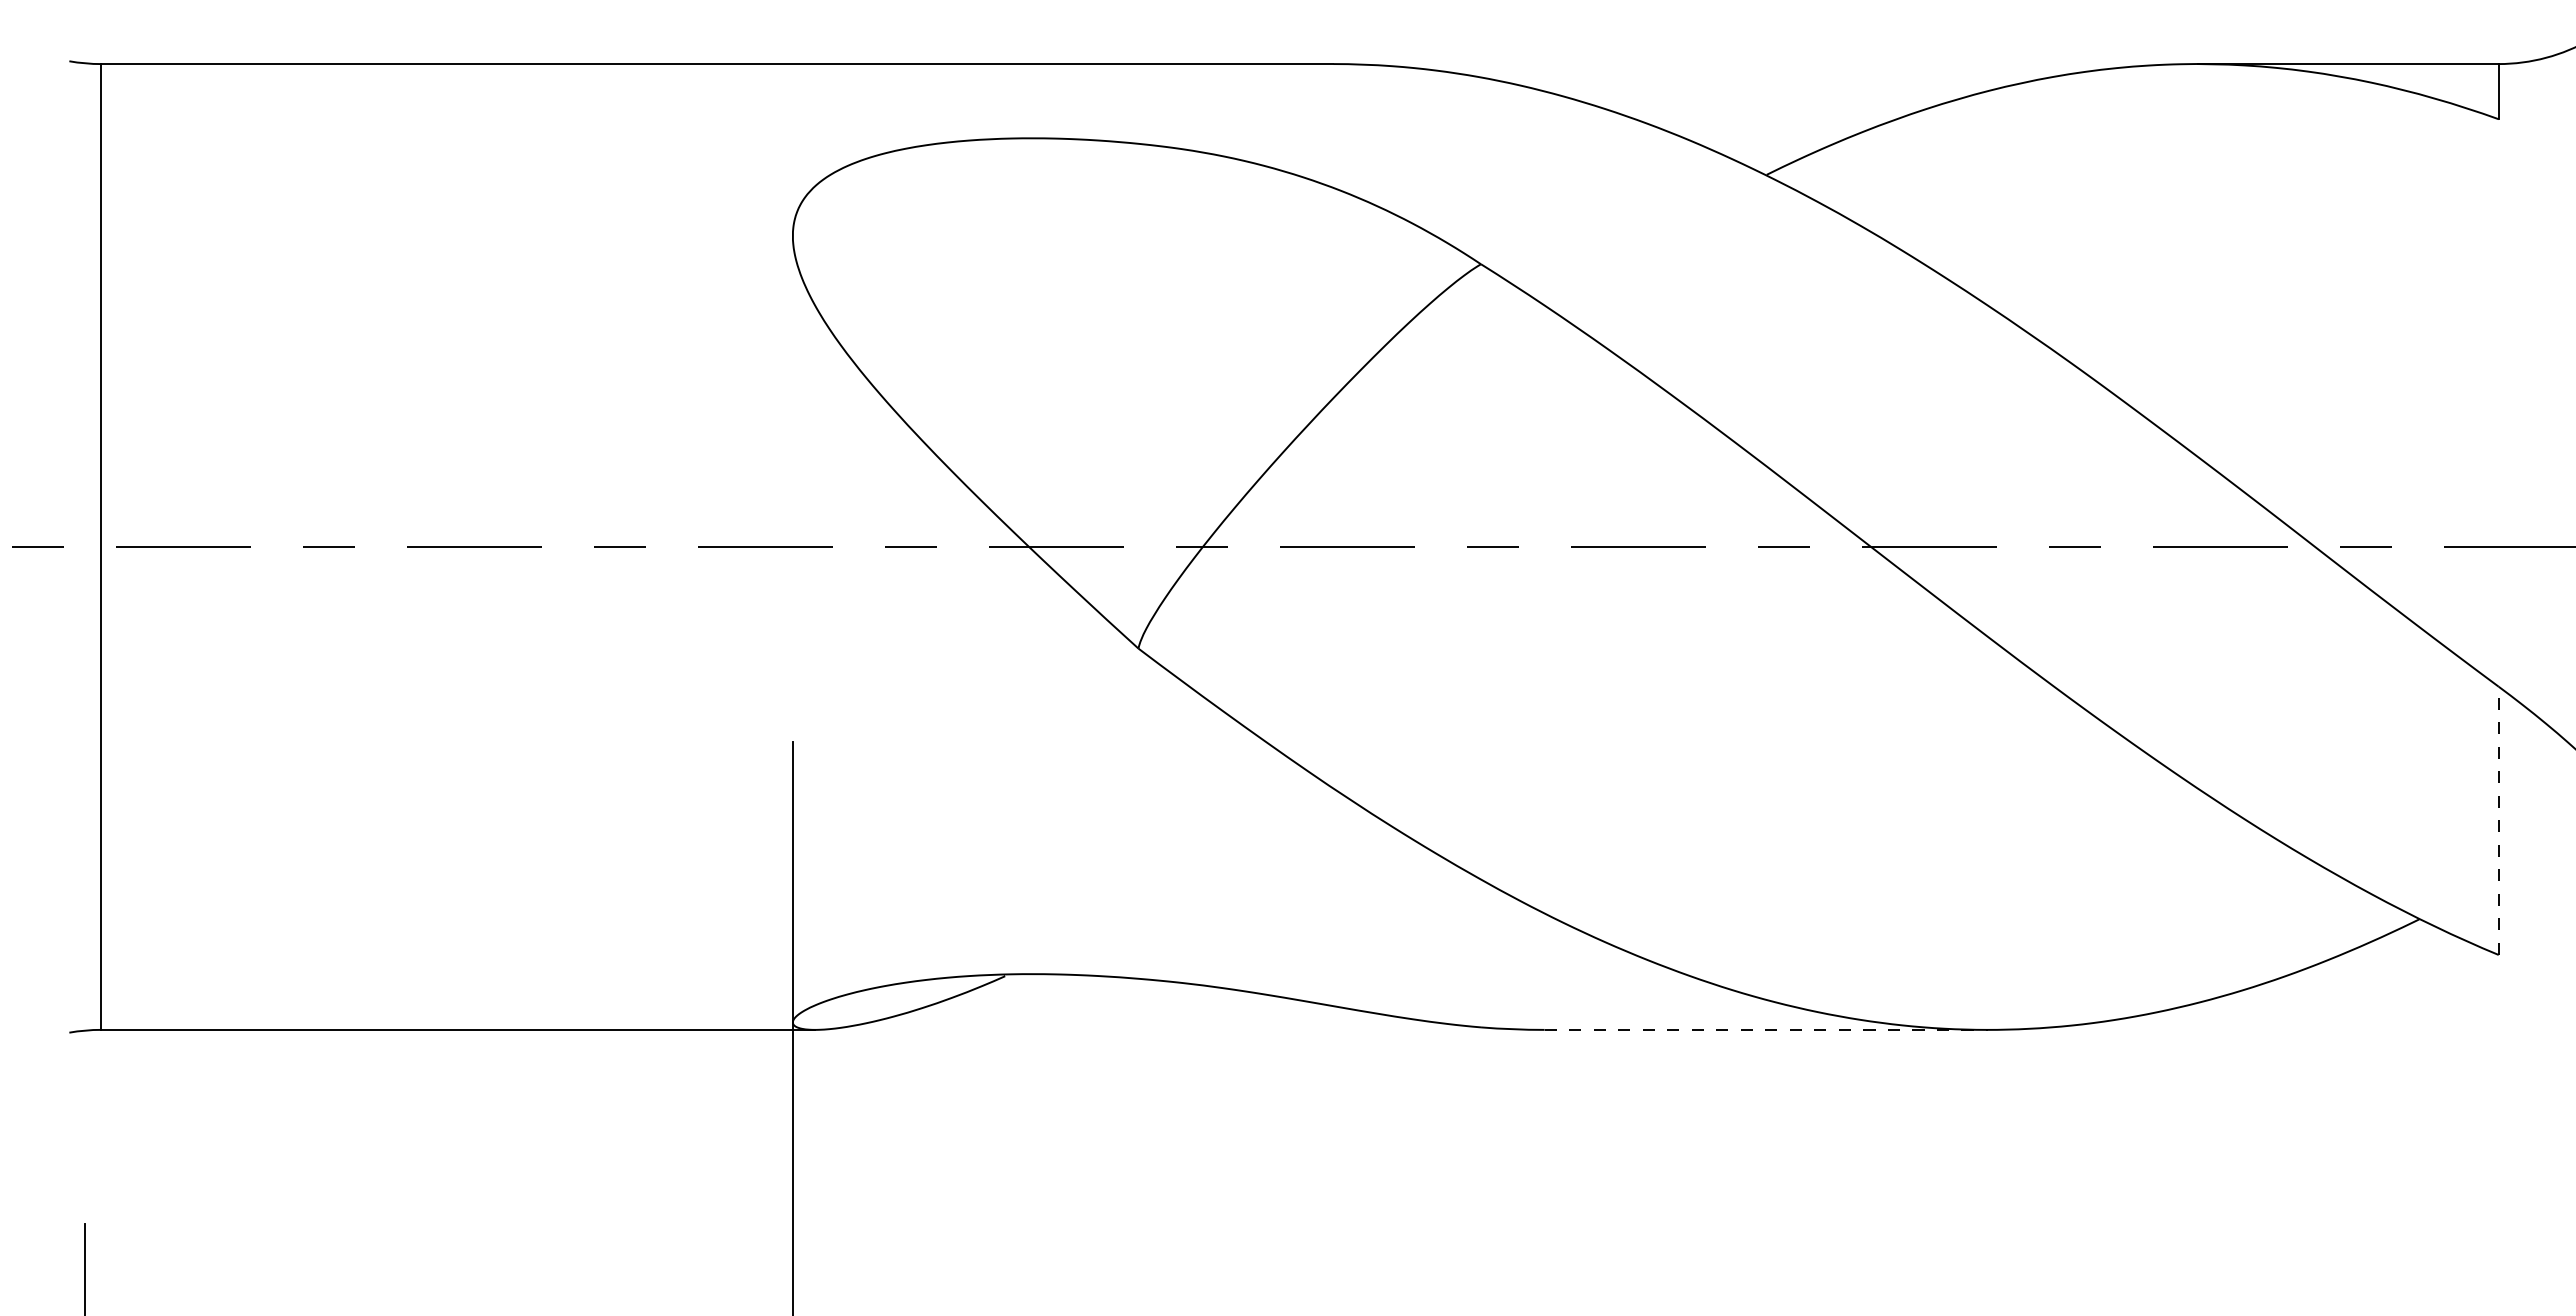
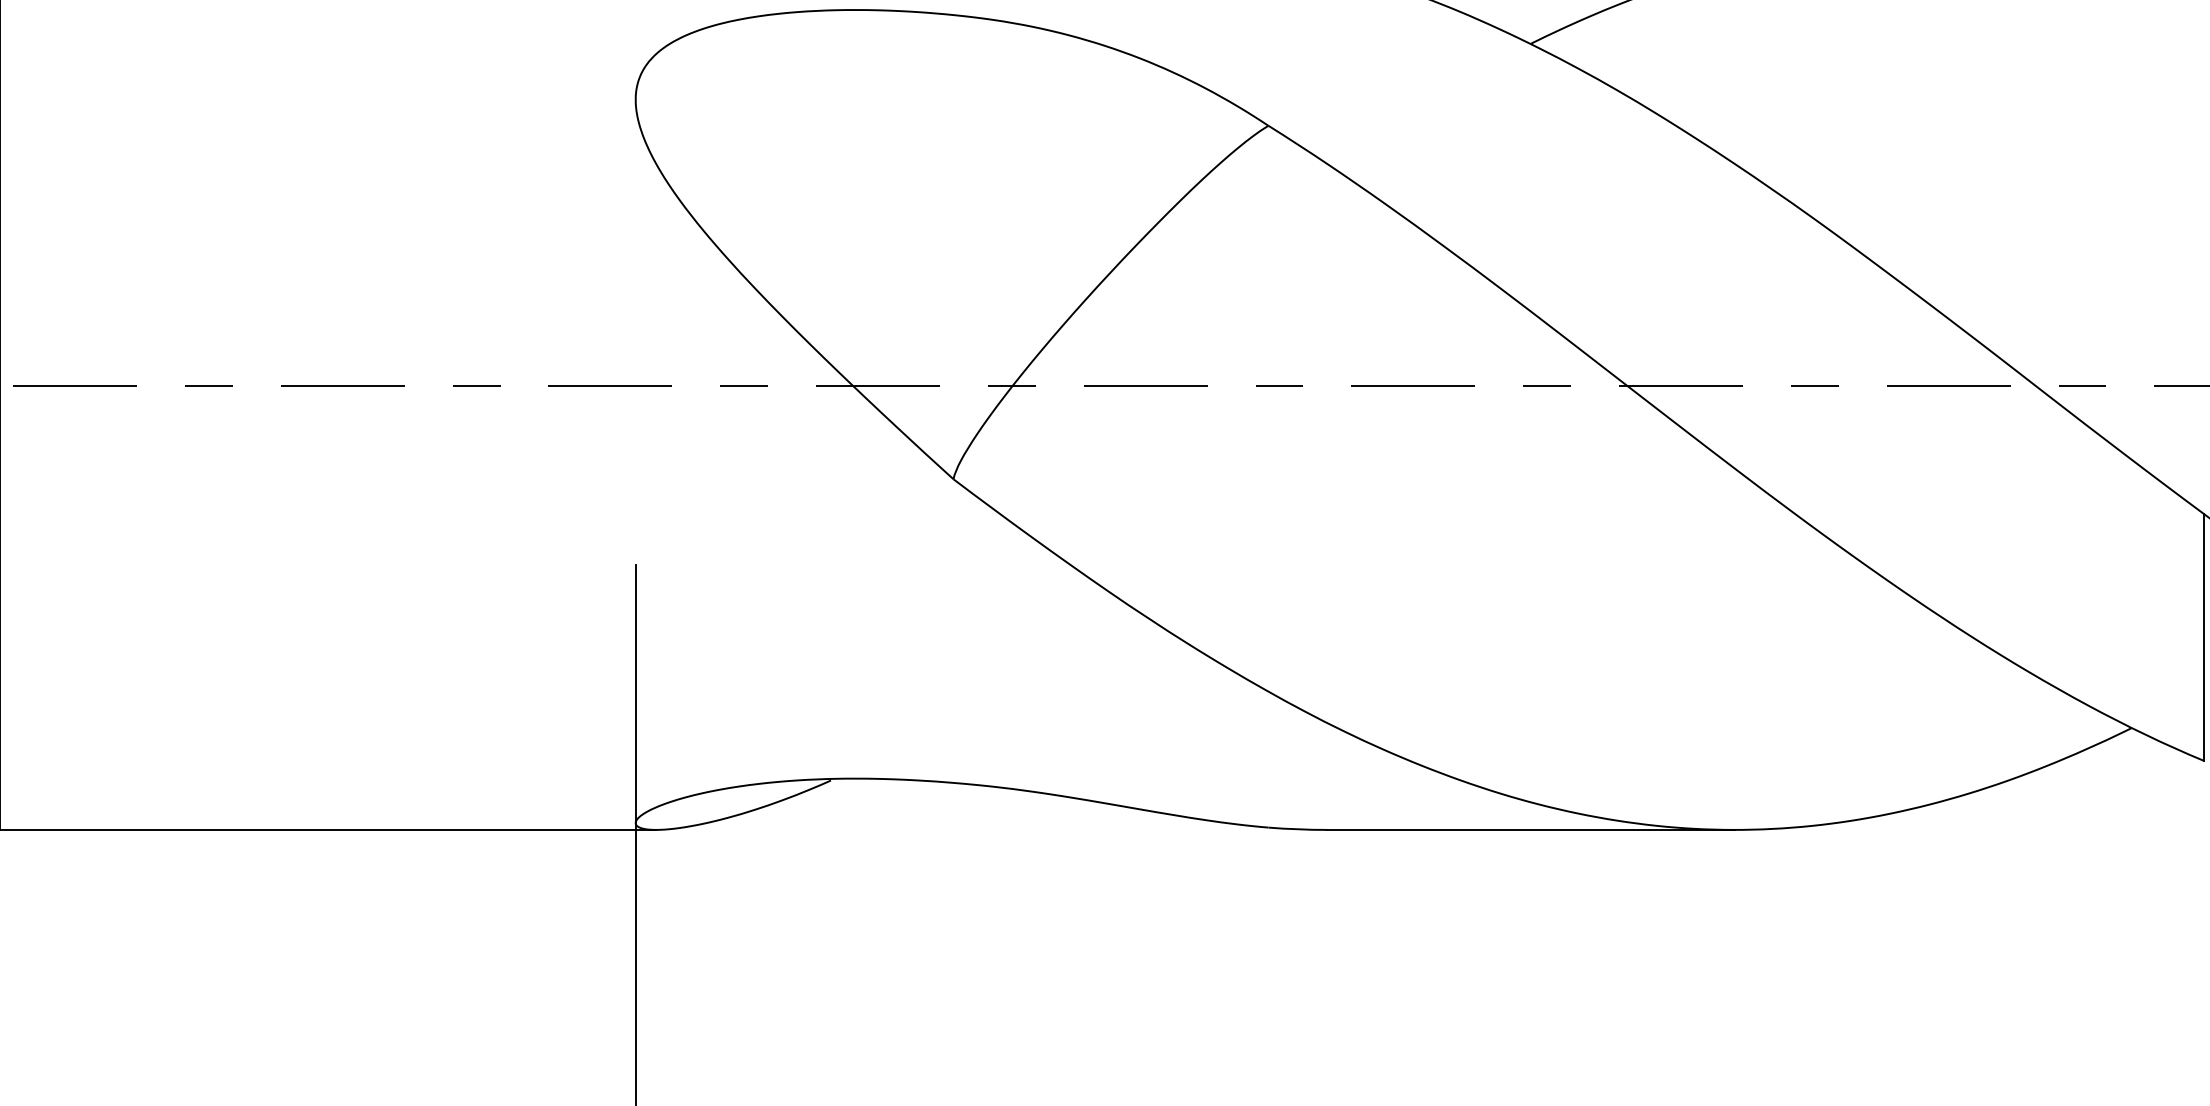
line: (2498, 820) -> (2204, 637), dashed -> solid
line: (1766, 1029) -> (1531, 829), dashed -> solid

